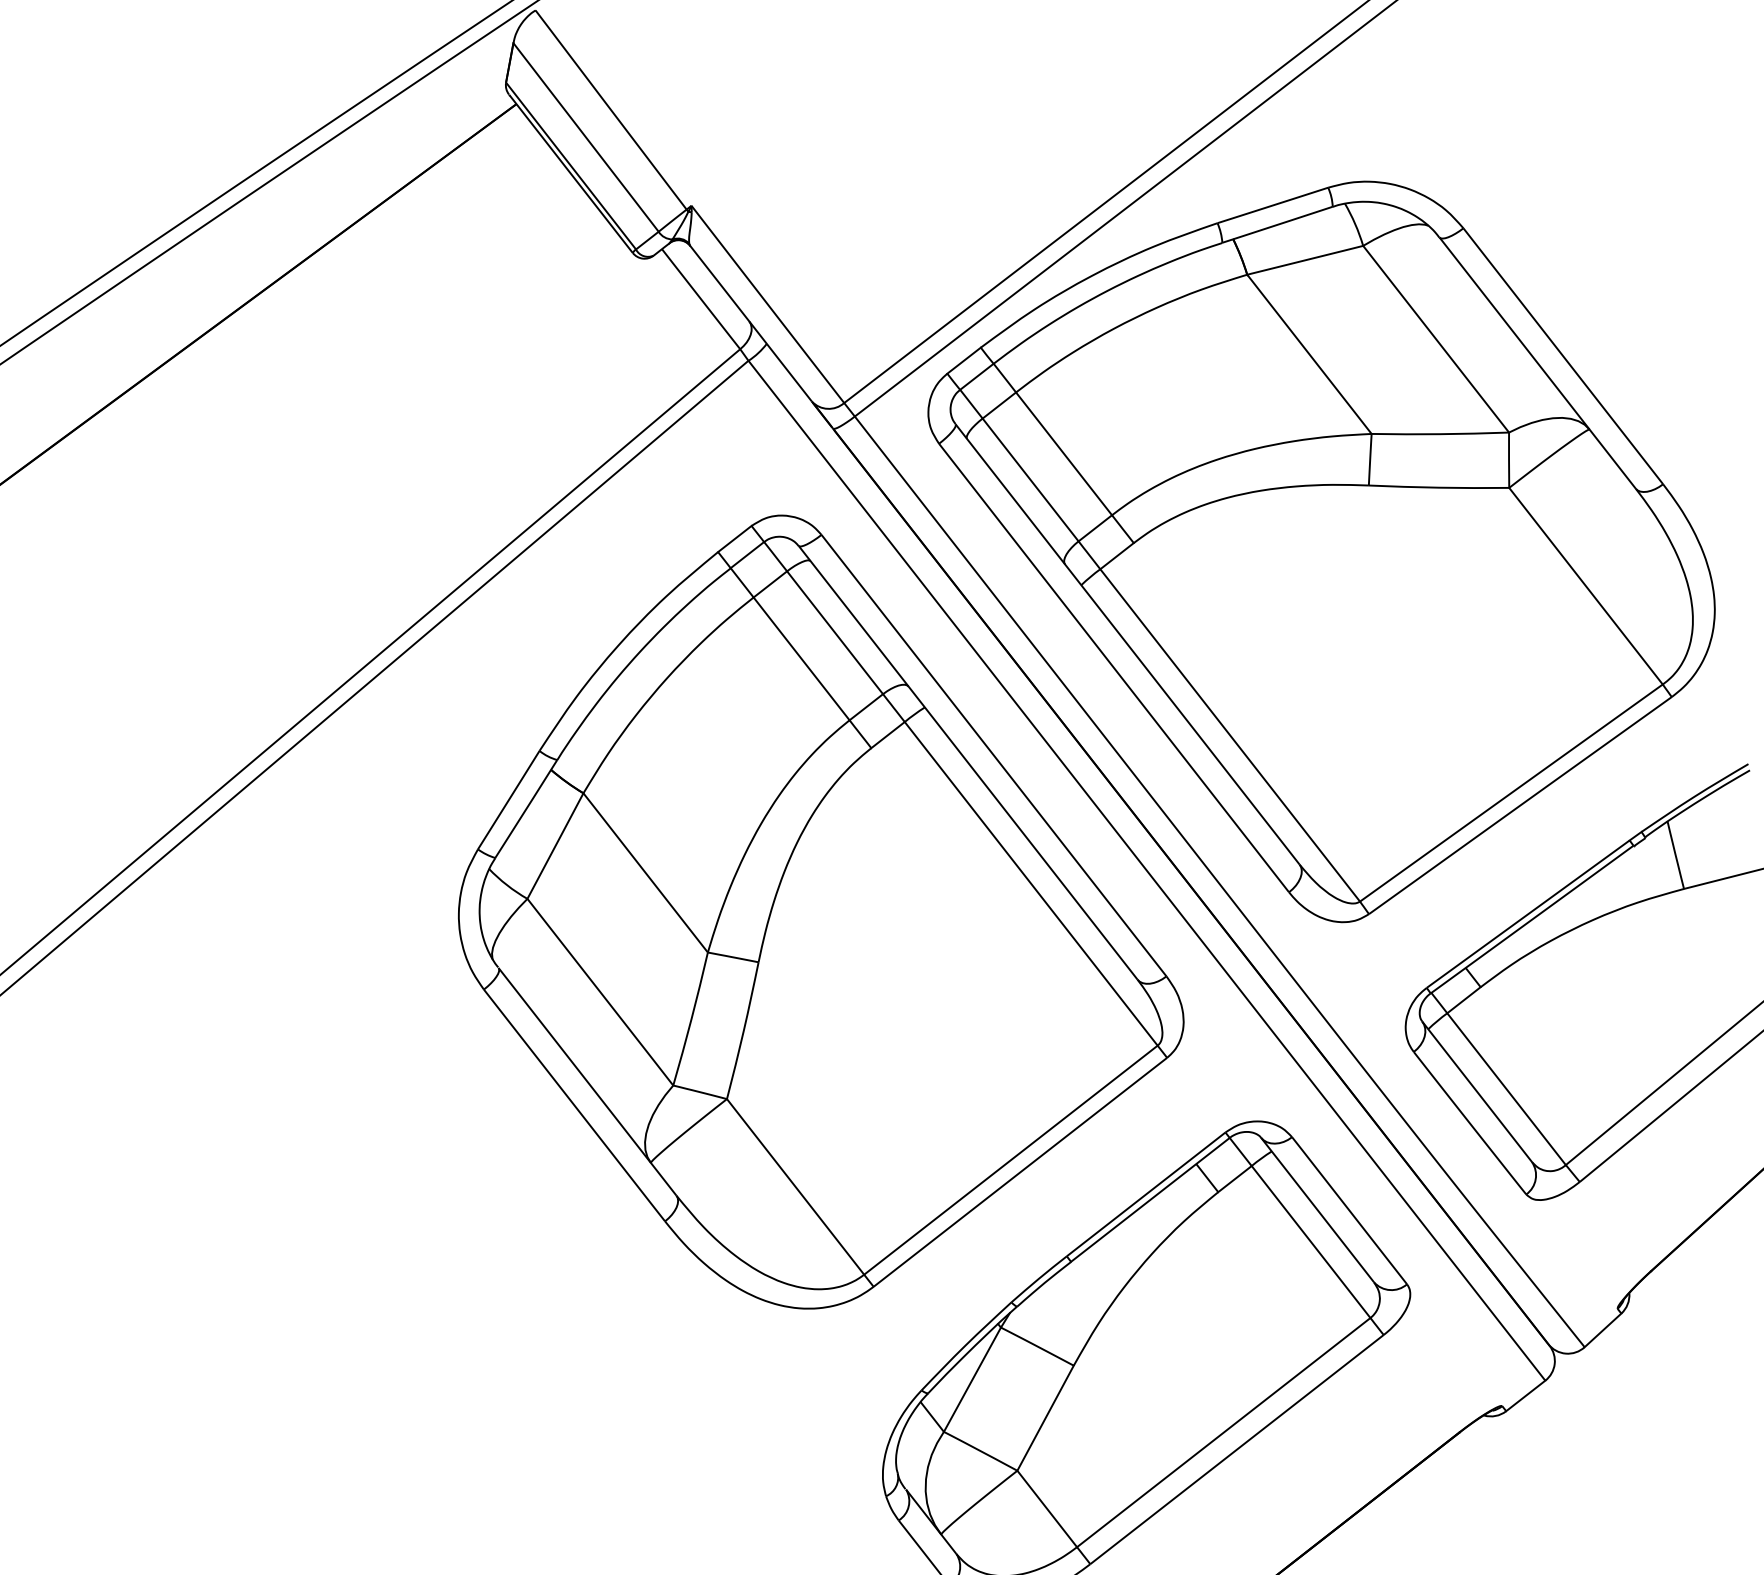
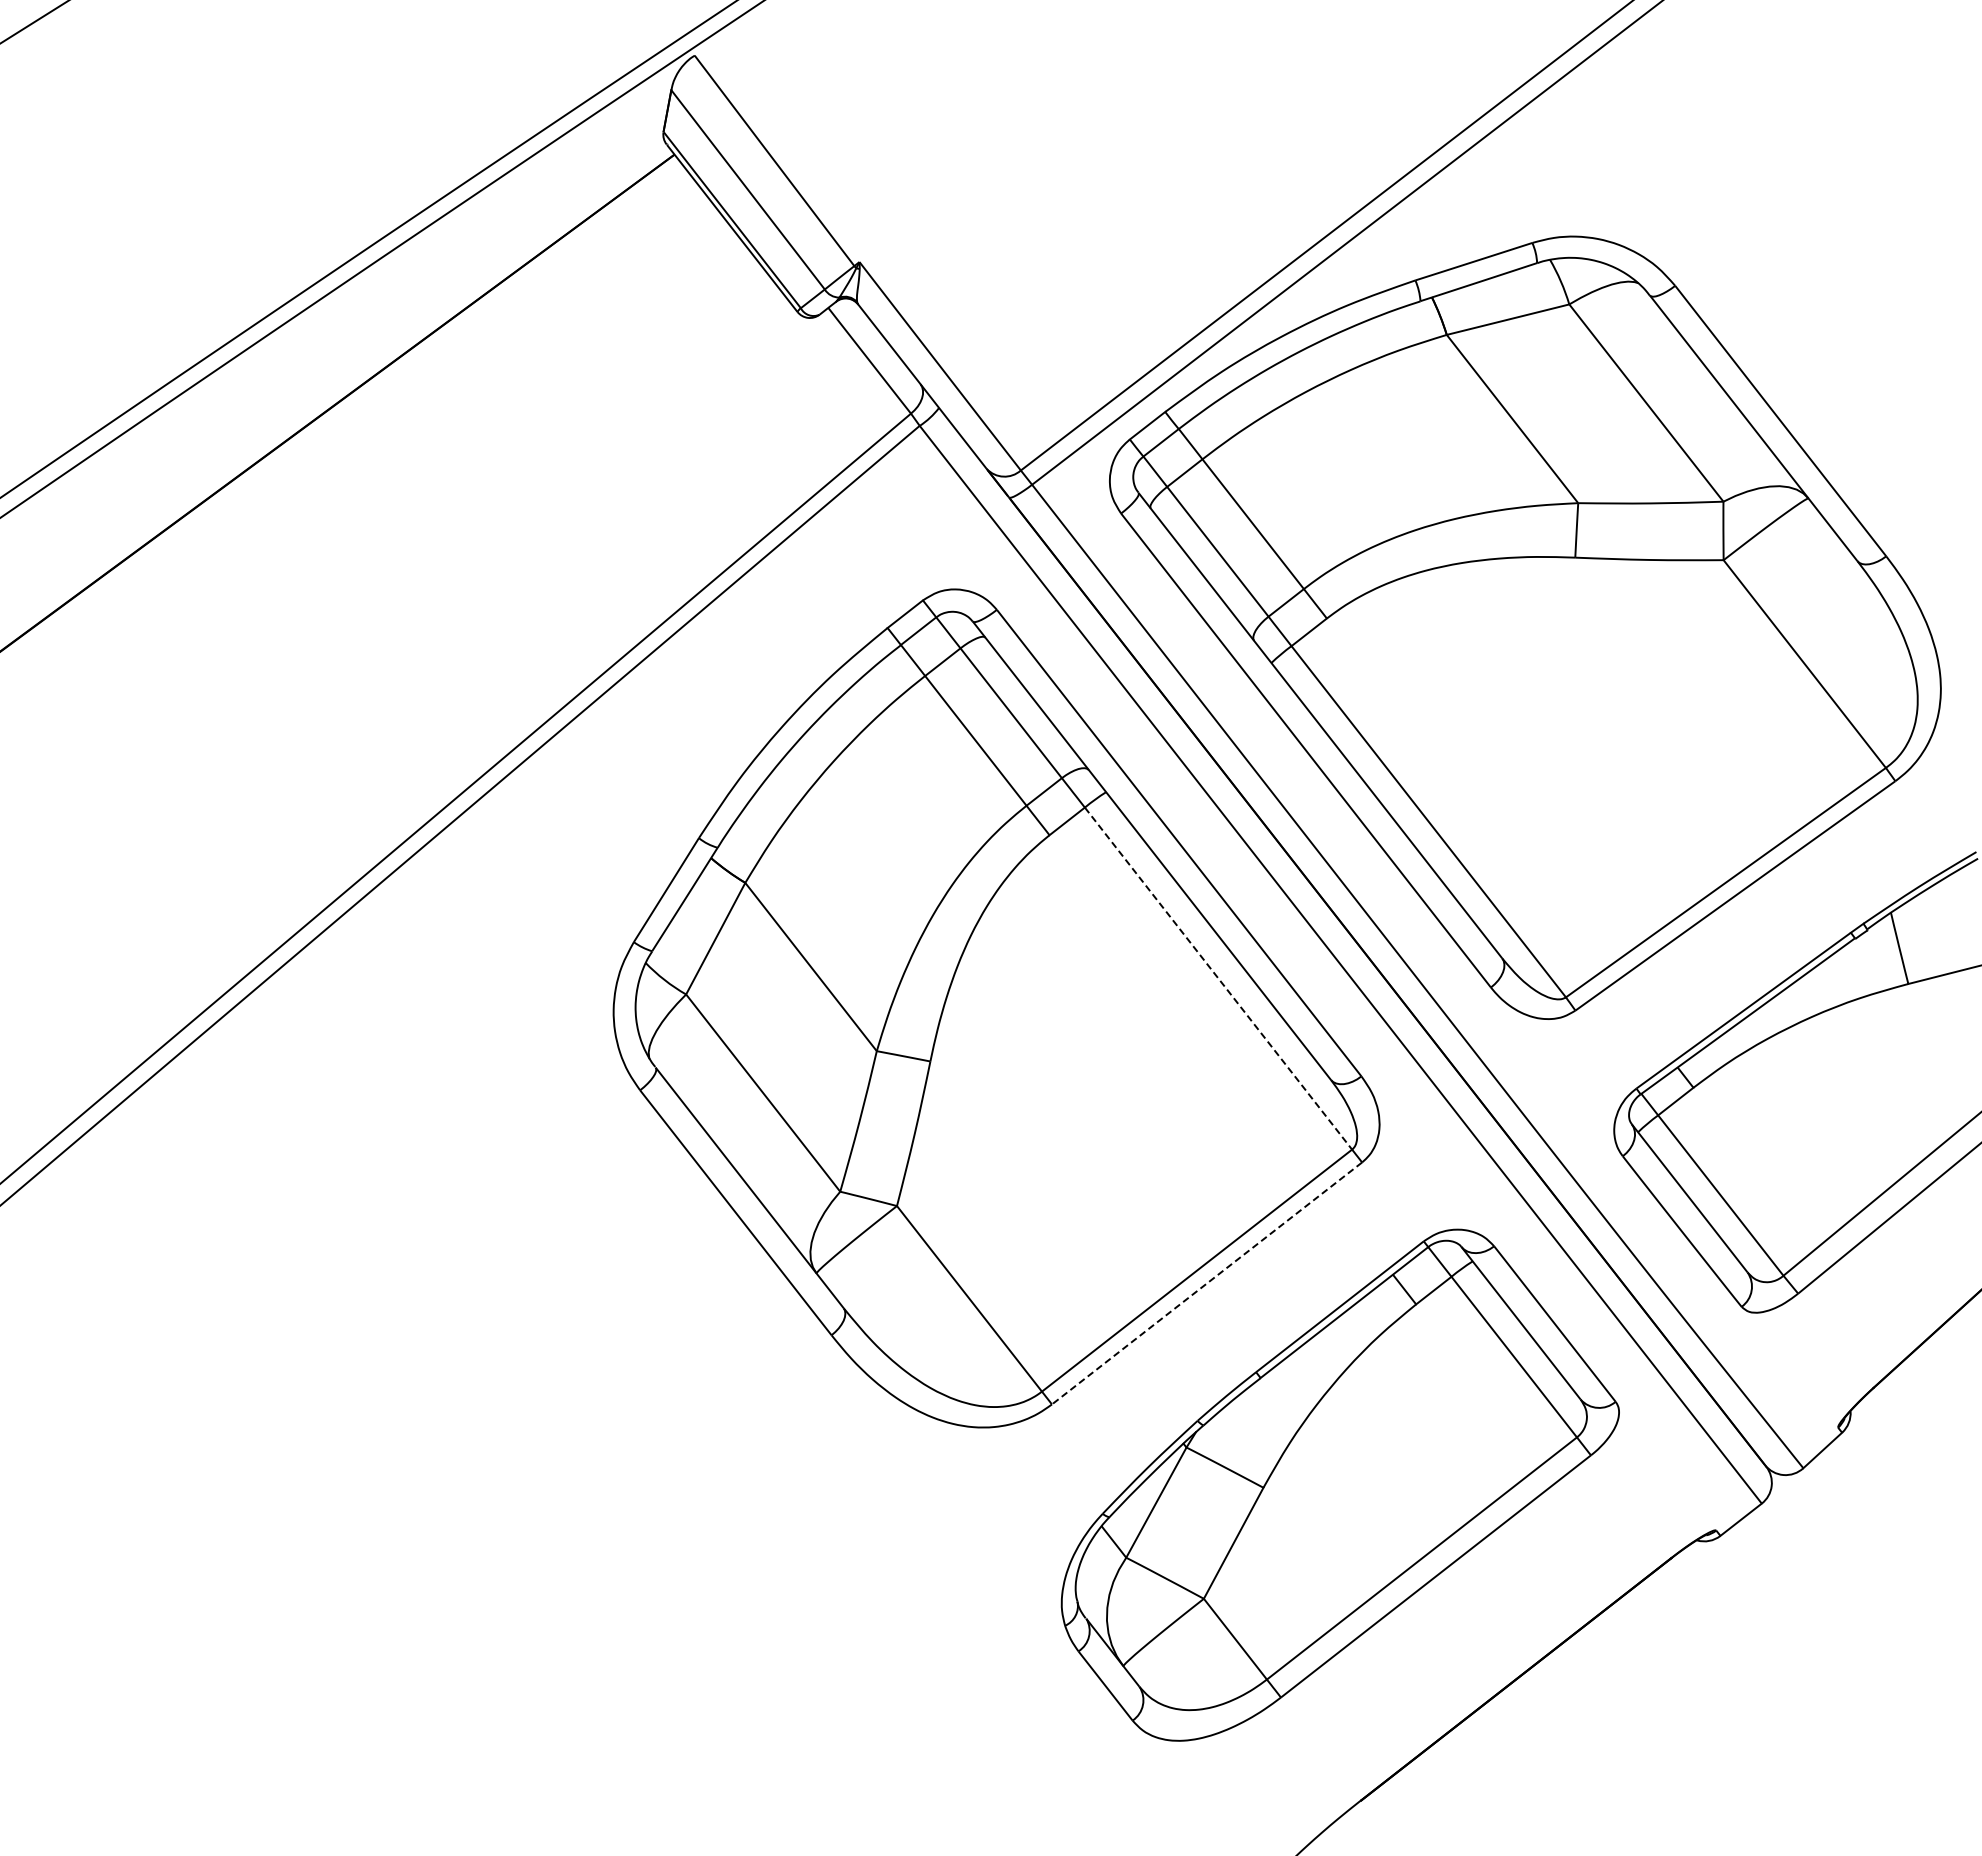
line: (1031, 884) -> (1218, 979), solid -> dashed
line: (1019, 1172) -> (1206, 1283), solid -> dashed

